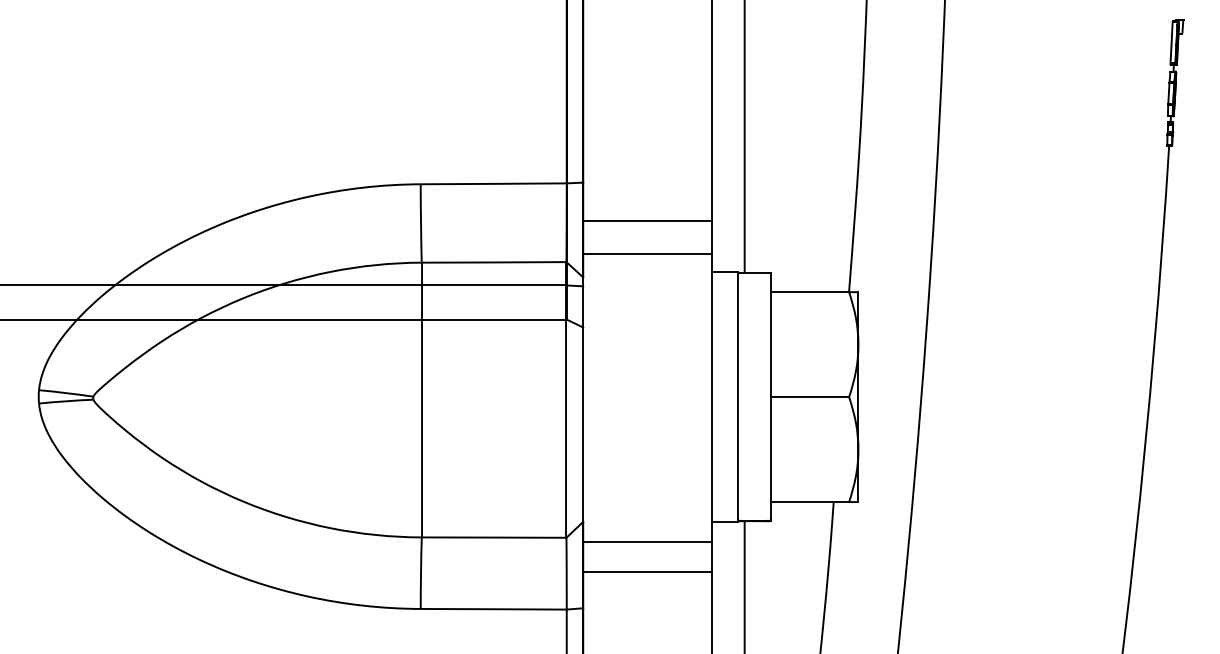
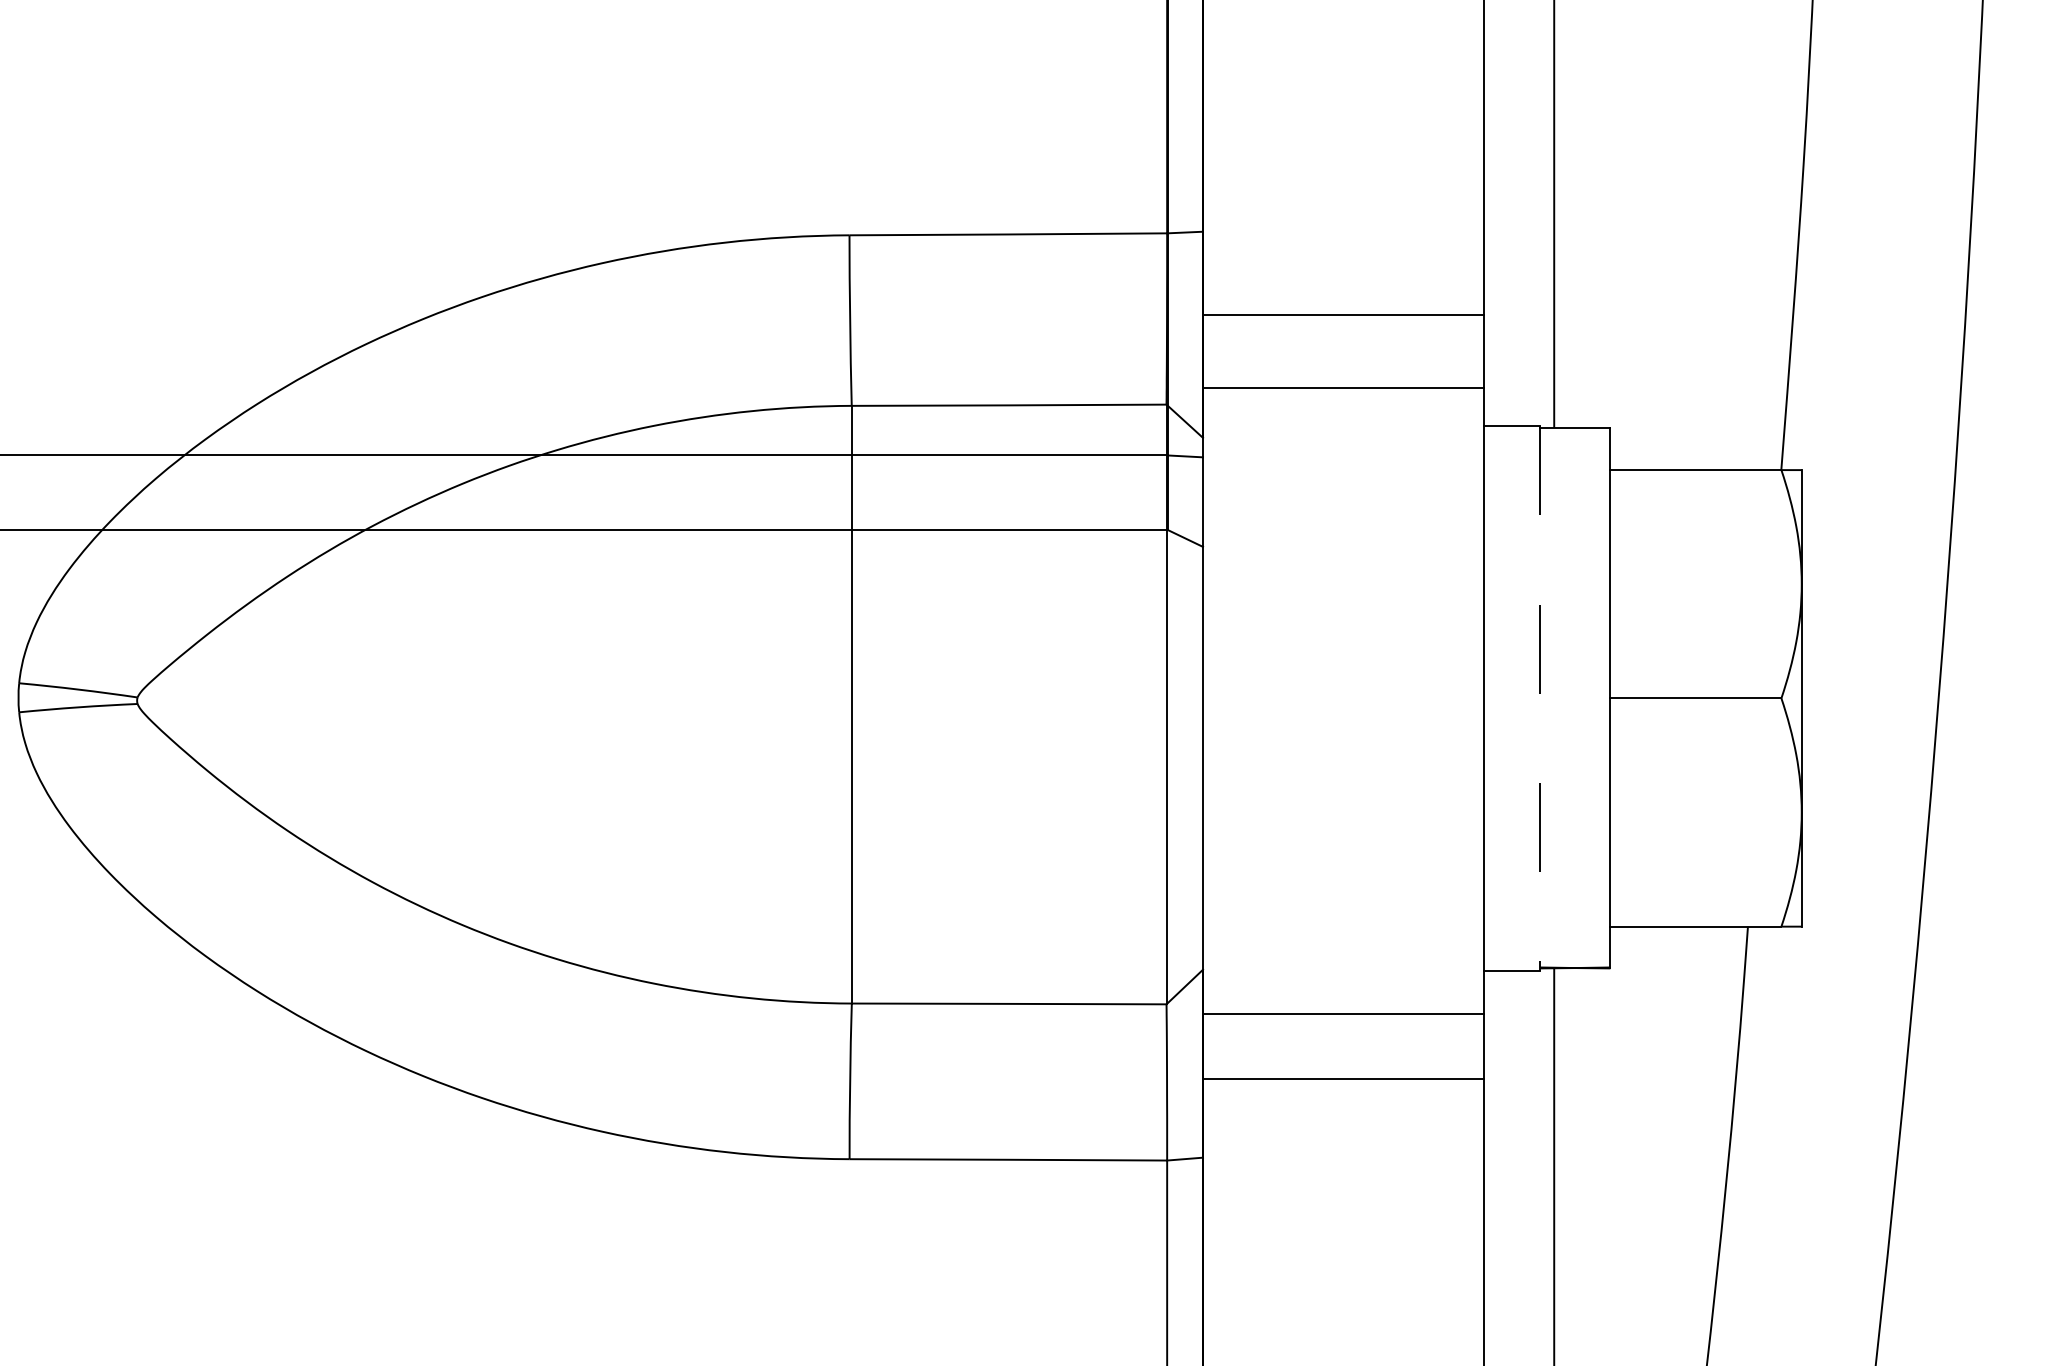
line: (738, 397) -> (1540, 699), solid -> dashed

